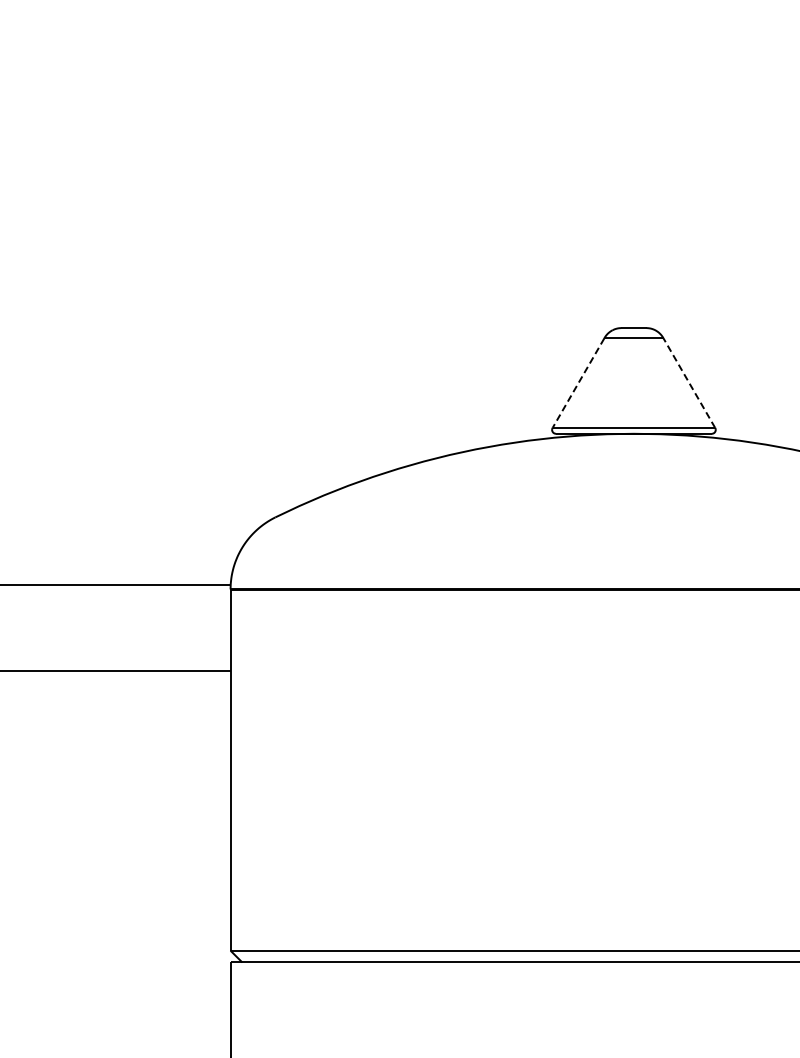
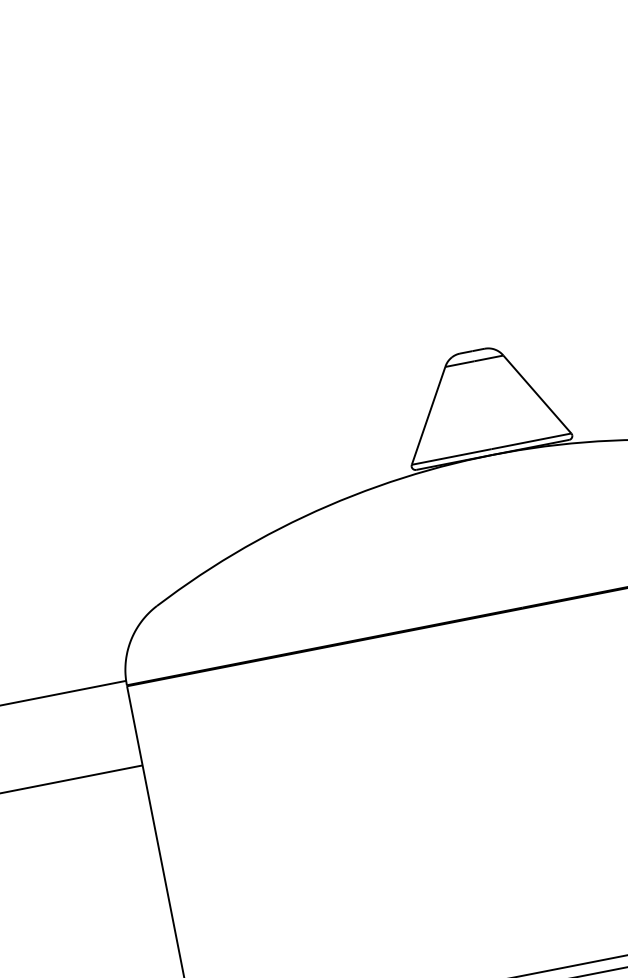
line: (578, 383) -> (428, 416), dashed -> solid
line: (689, 383) -> (537, 394), dashed -> solid

